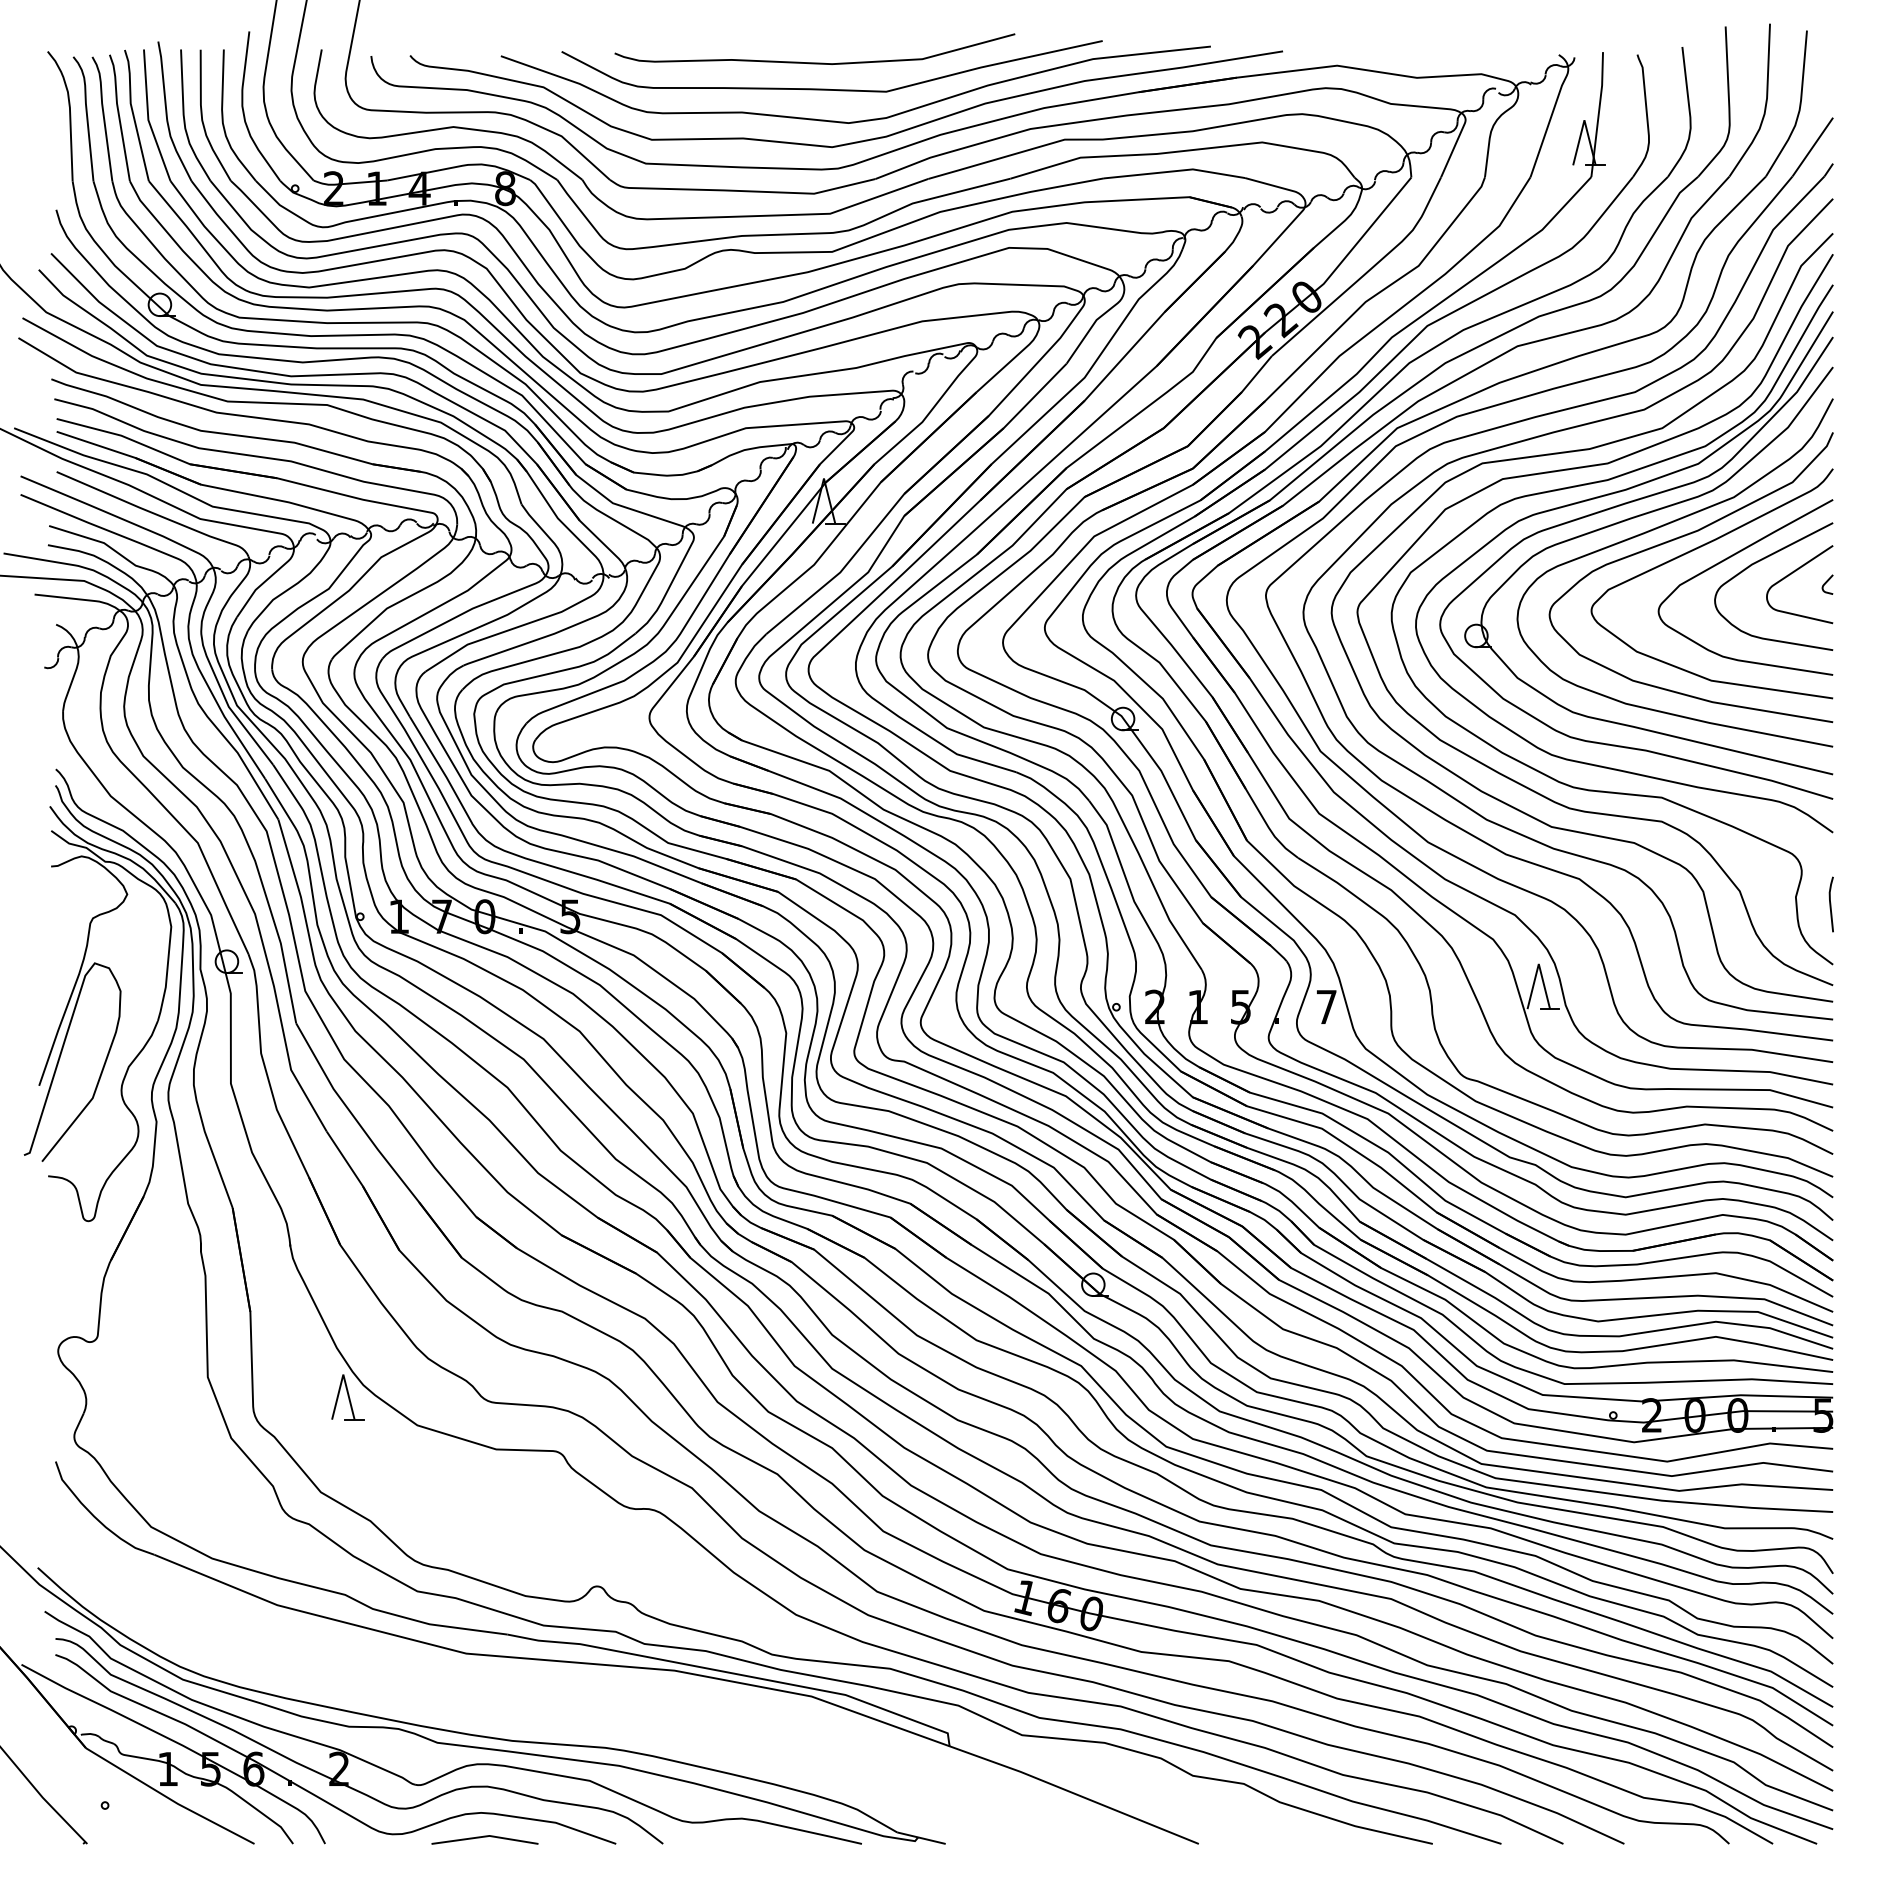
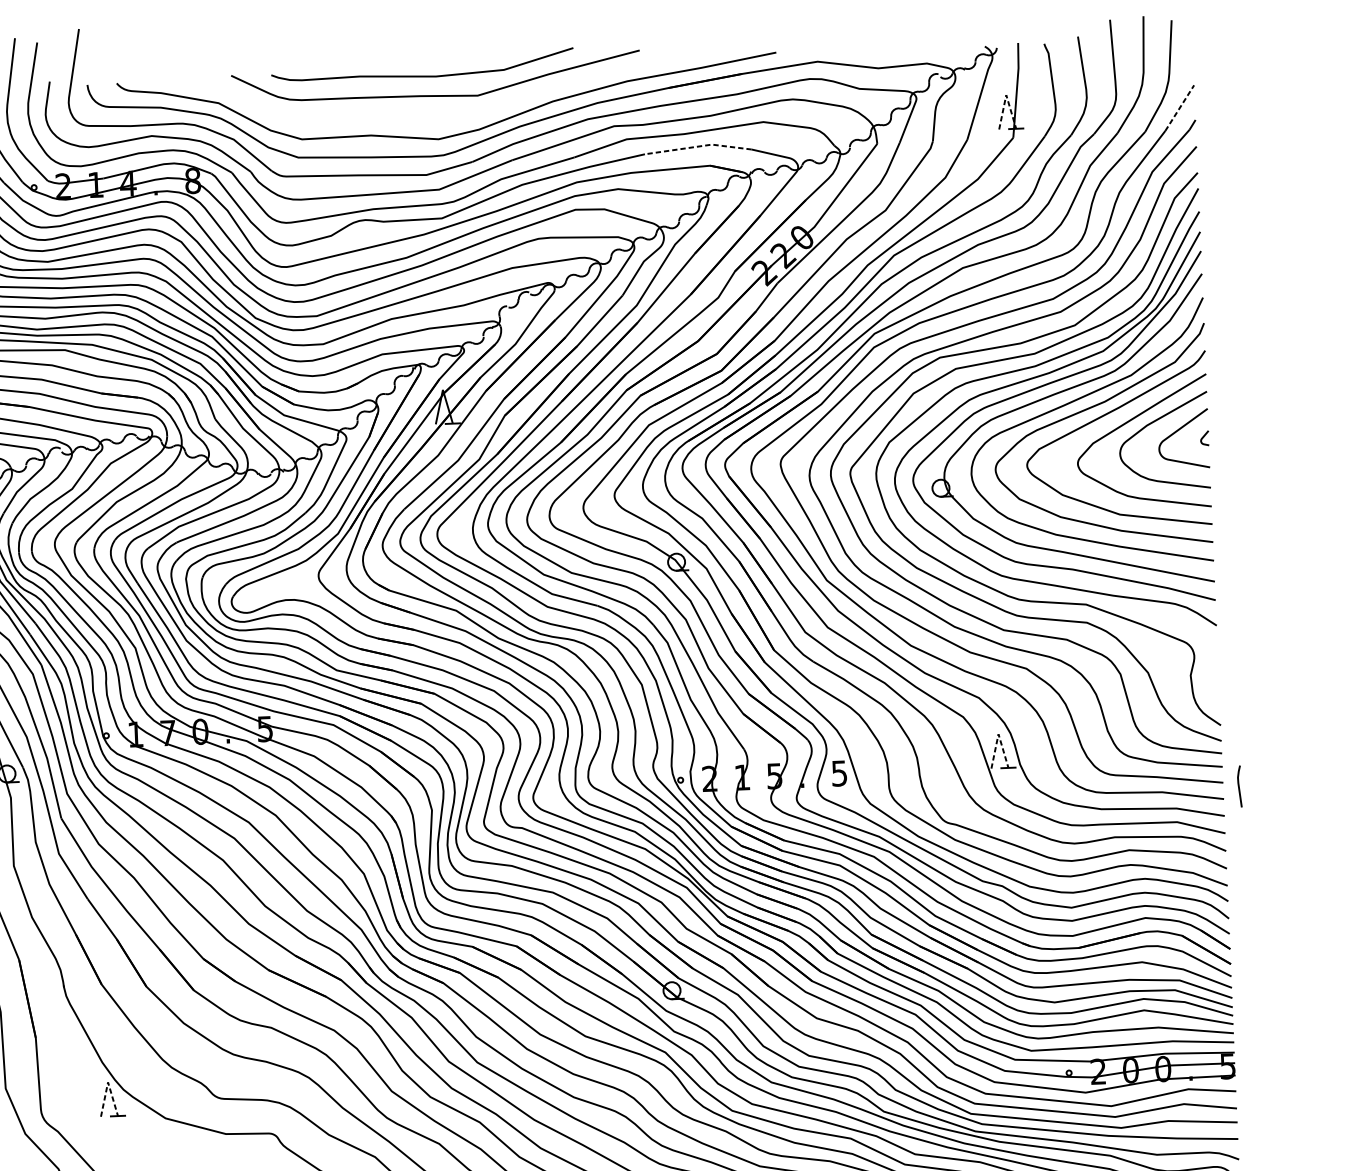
curve: (858, 120) -> (457, 118), removed
line: (1584, 120) -> (1006, 95), solid -> dashed
line: (1812, 147) -> (1179, 108), solid -> dashed
line: (1175, 171) -> (698, 146), solid -> dashed
line: (1830, 904) -> (1238, 786), moved
line: (1538, 964) -> (998, 734), solid -> dashed
text: (1326, 1007) -> (839, 773), 7 -> 5
line: (343, 1374) -> (108, 1082), solid -> dashed

